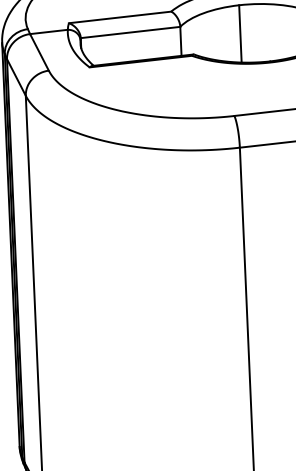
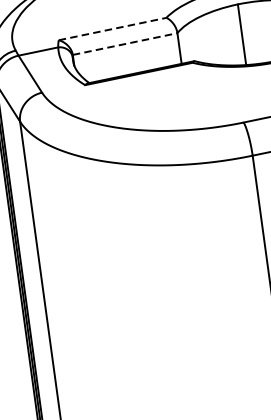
line: (120, 17) -> (112, 29), solid -> dashed
line: (131, 32) -> (126, 43), solid -> dashed

